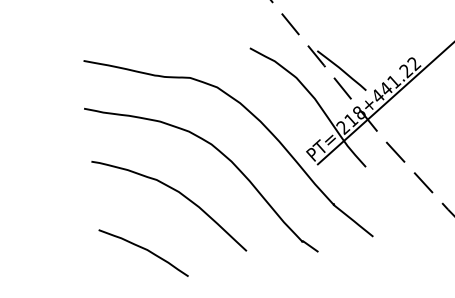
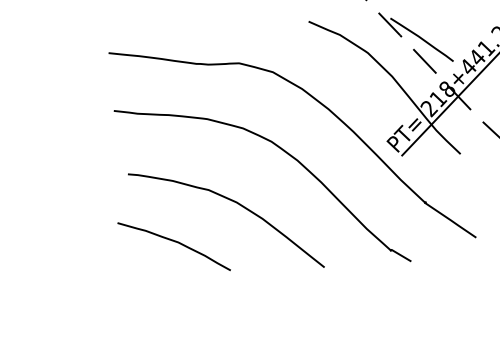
curve: (145, 250) -> (176, 243), moved

